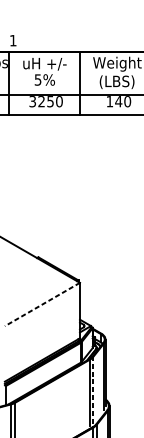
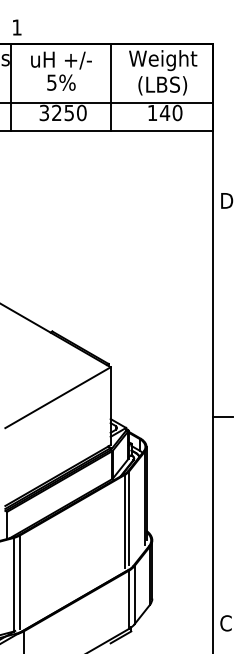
line: (42, 304) -> (58, 397), dashed -> solid
line: (93, 390) -> (129, 518), dashed -> solid

